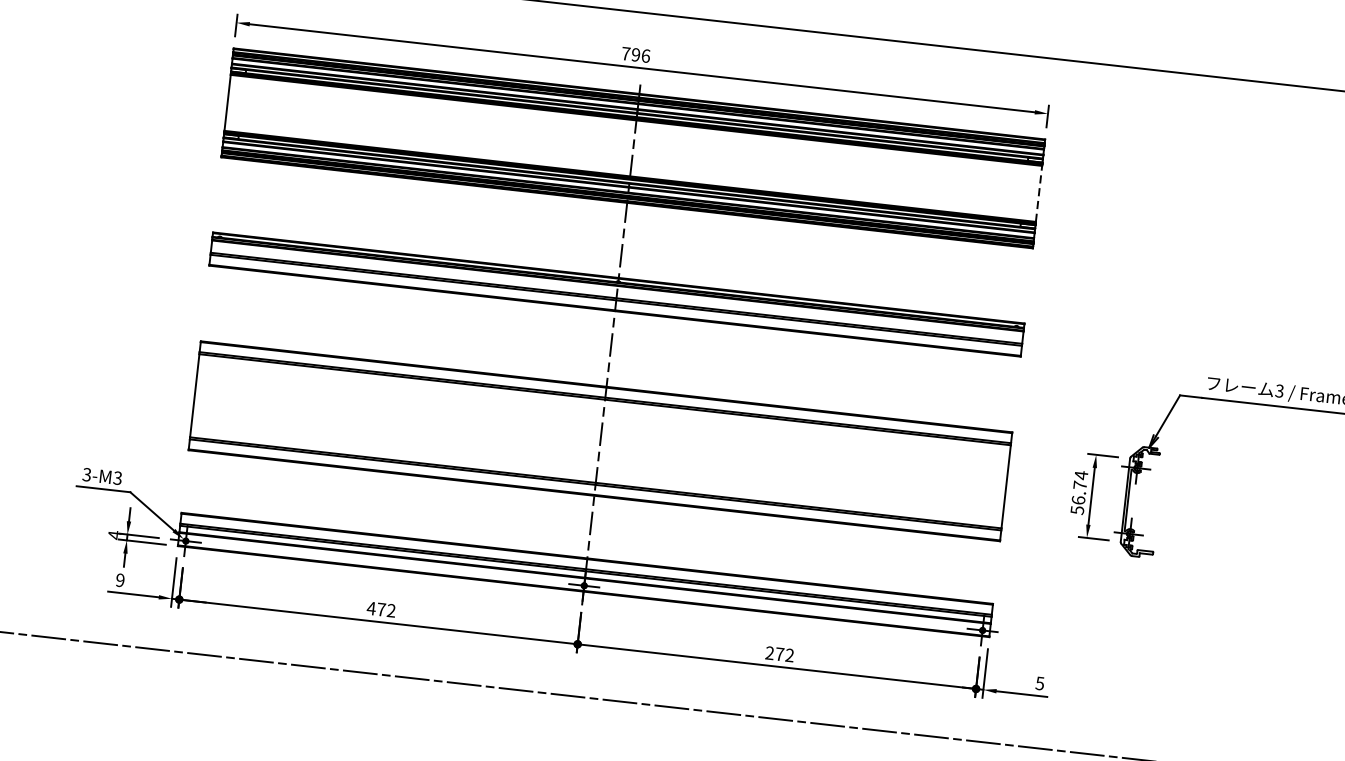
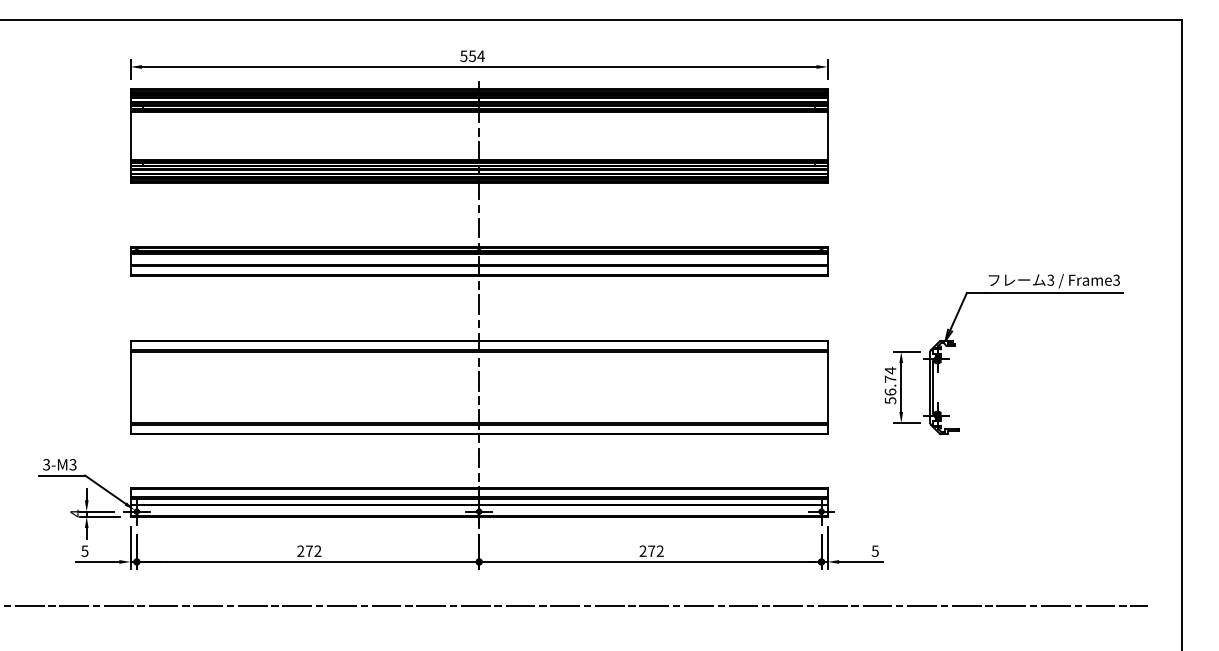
text: (635, 55) -> (472, 56), 796 -> 554
line: (1038, 193) -> (827, 135), dashed -> solid
text: (119, 579) -> (84, 550), 9 -> 5
text: (371, 607) -> (300, 550), 472 -> 272

